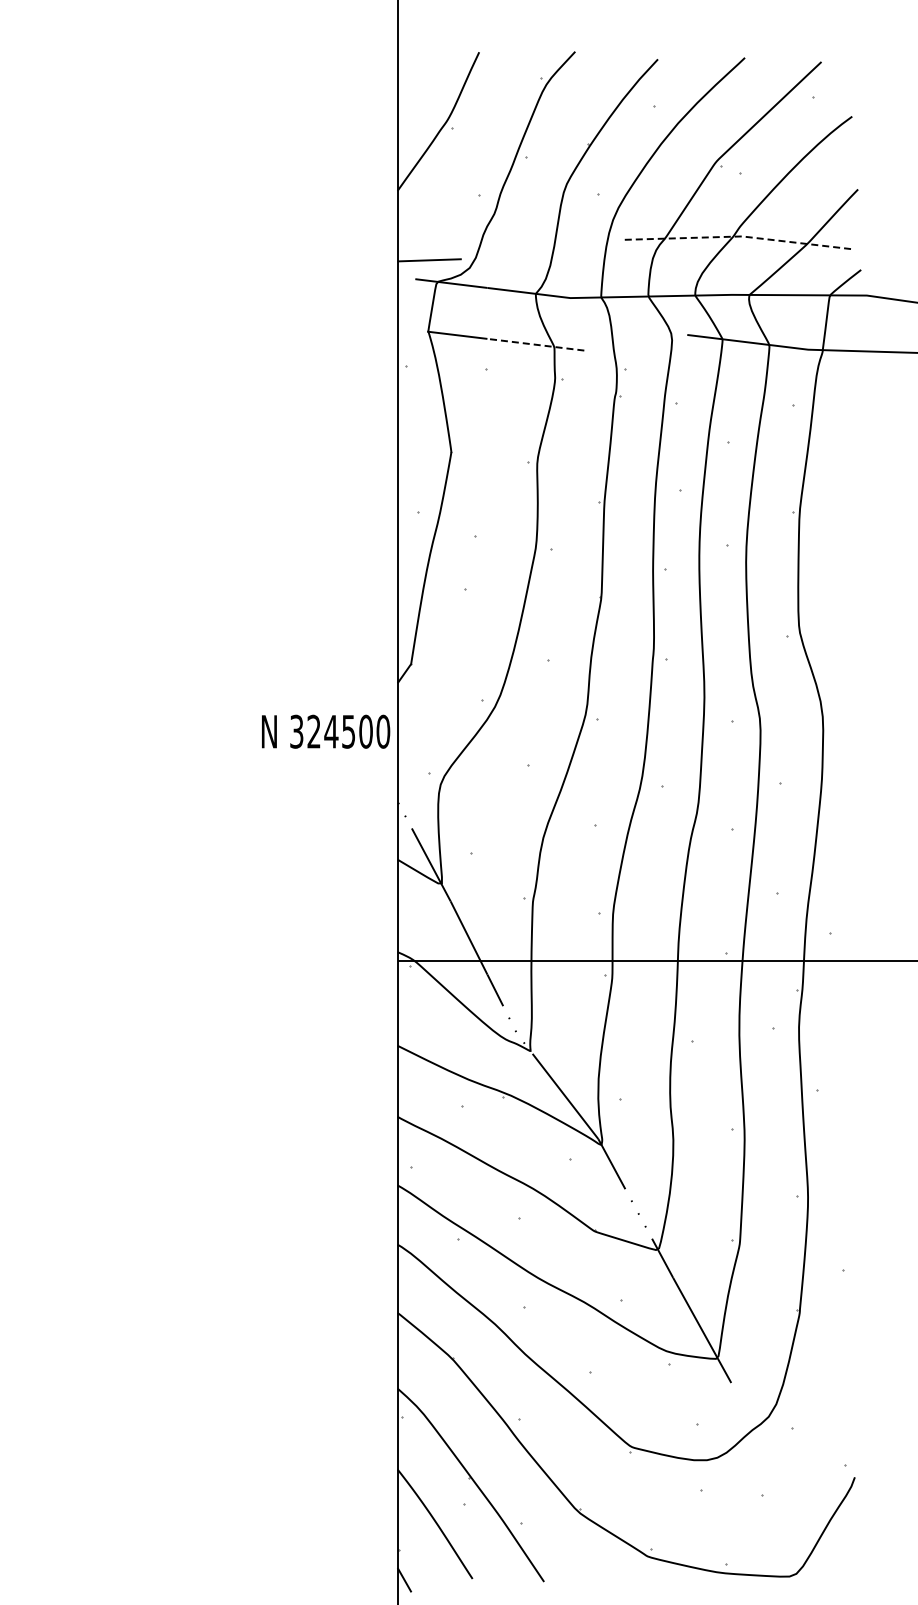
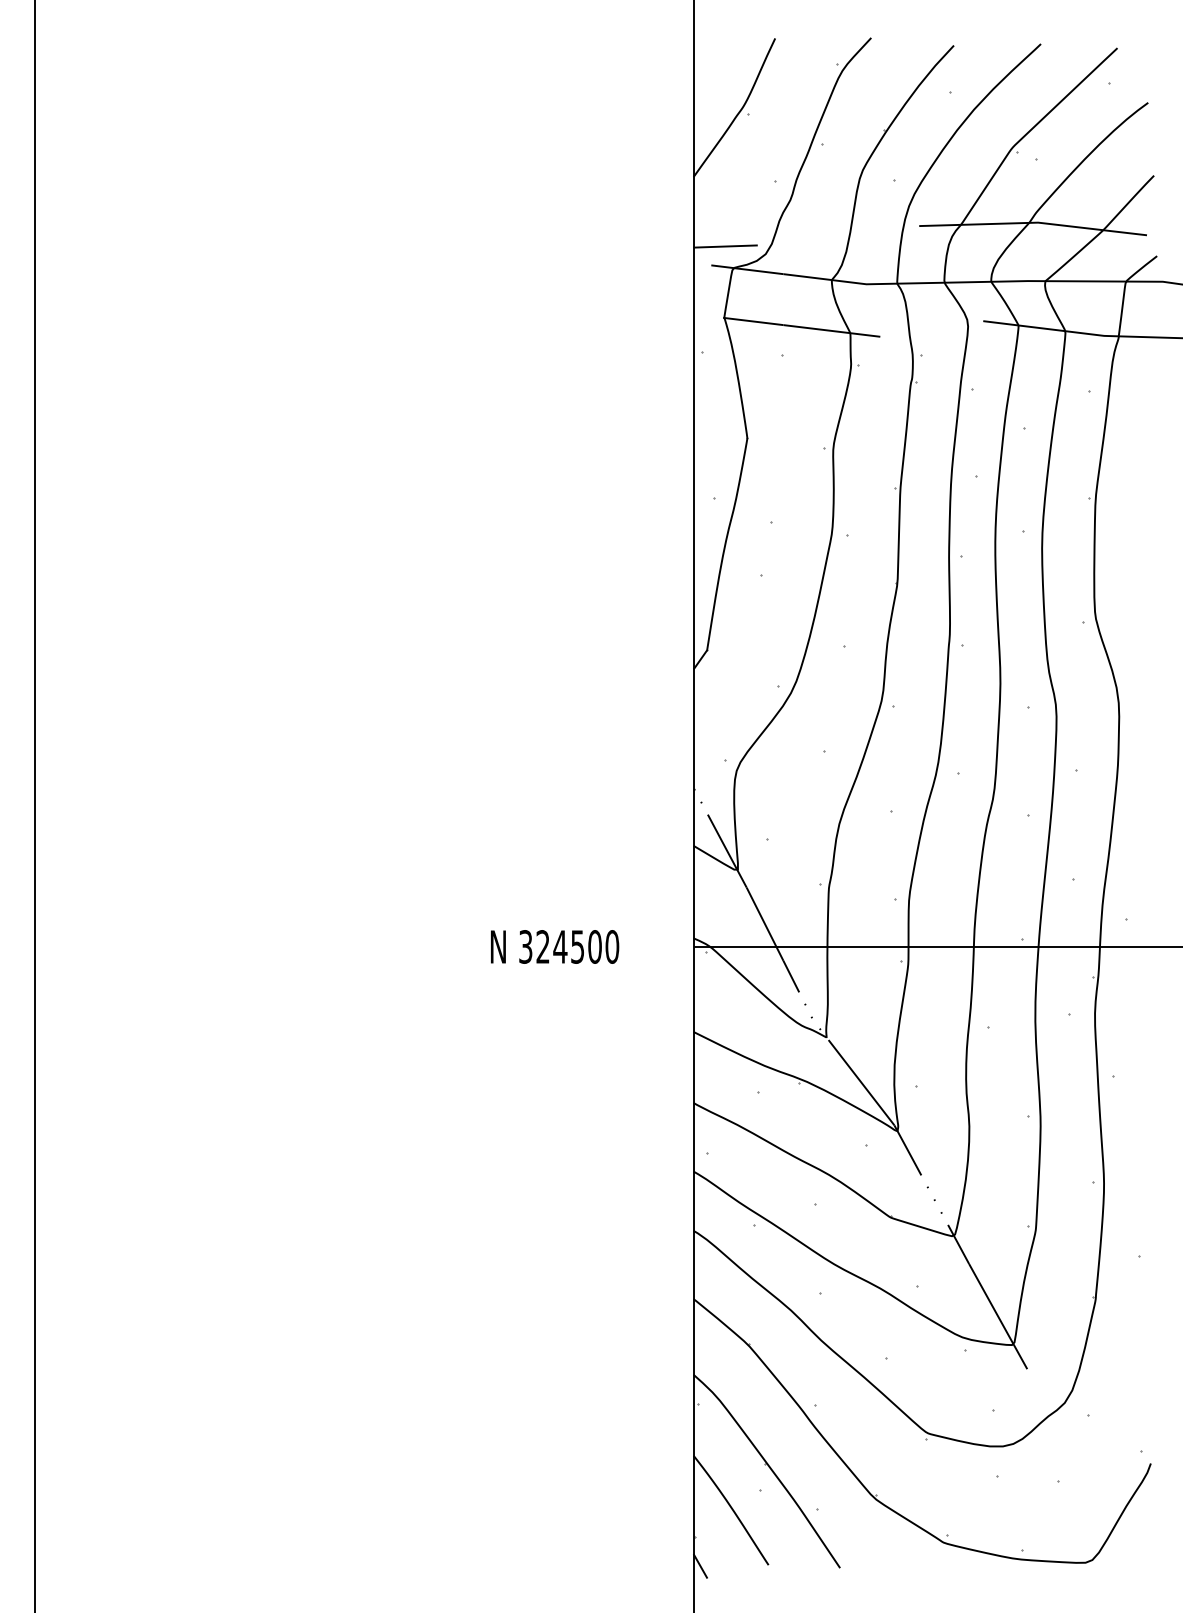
line: (737, 236) -> (1033, 222), dashed -> solid
line: (535, 344) -> (831, 330), dashed -> solid
text: (326, 731) -> (555, 946), moved

